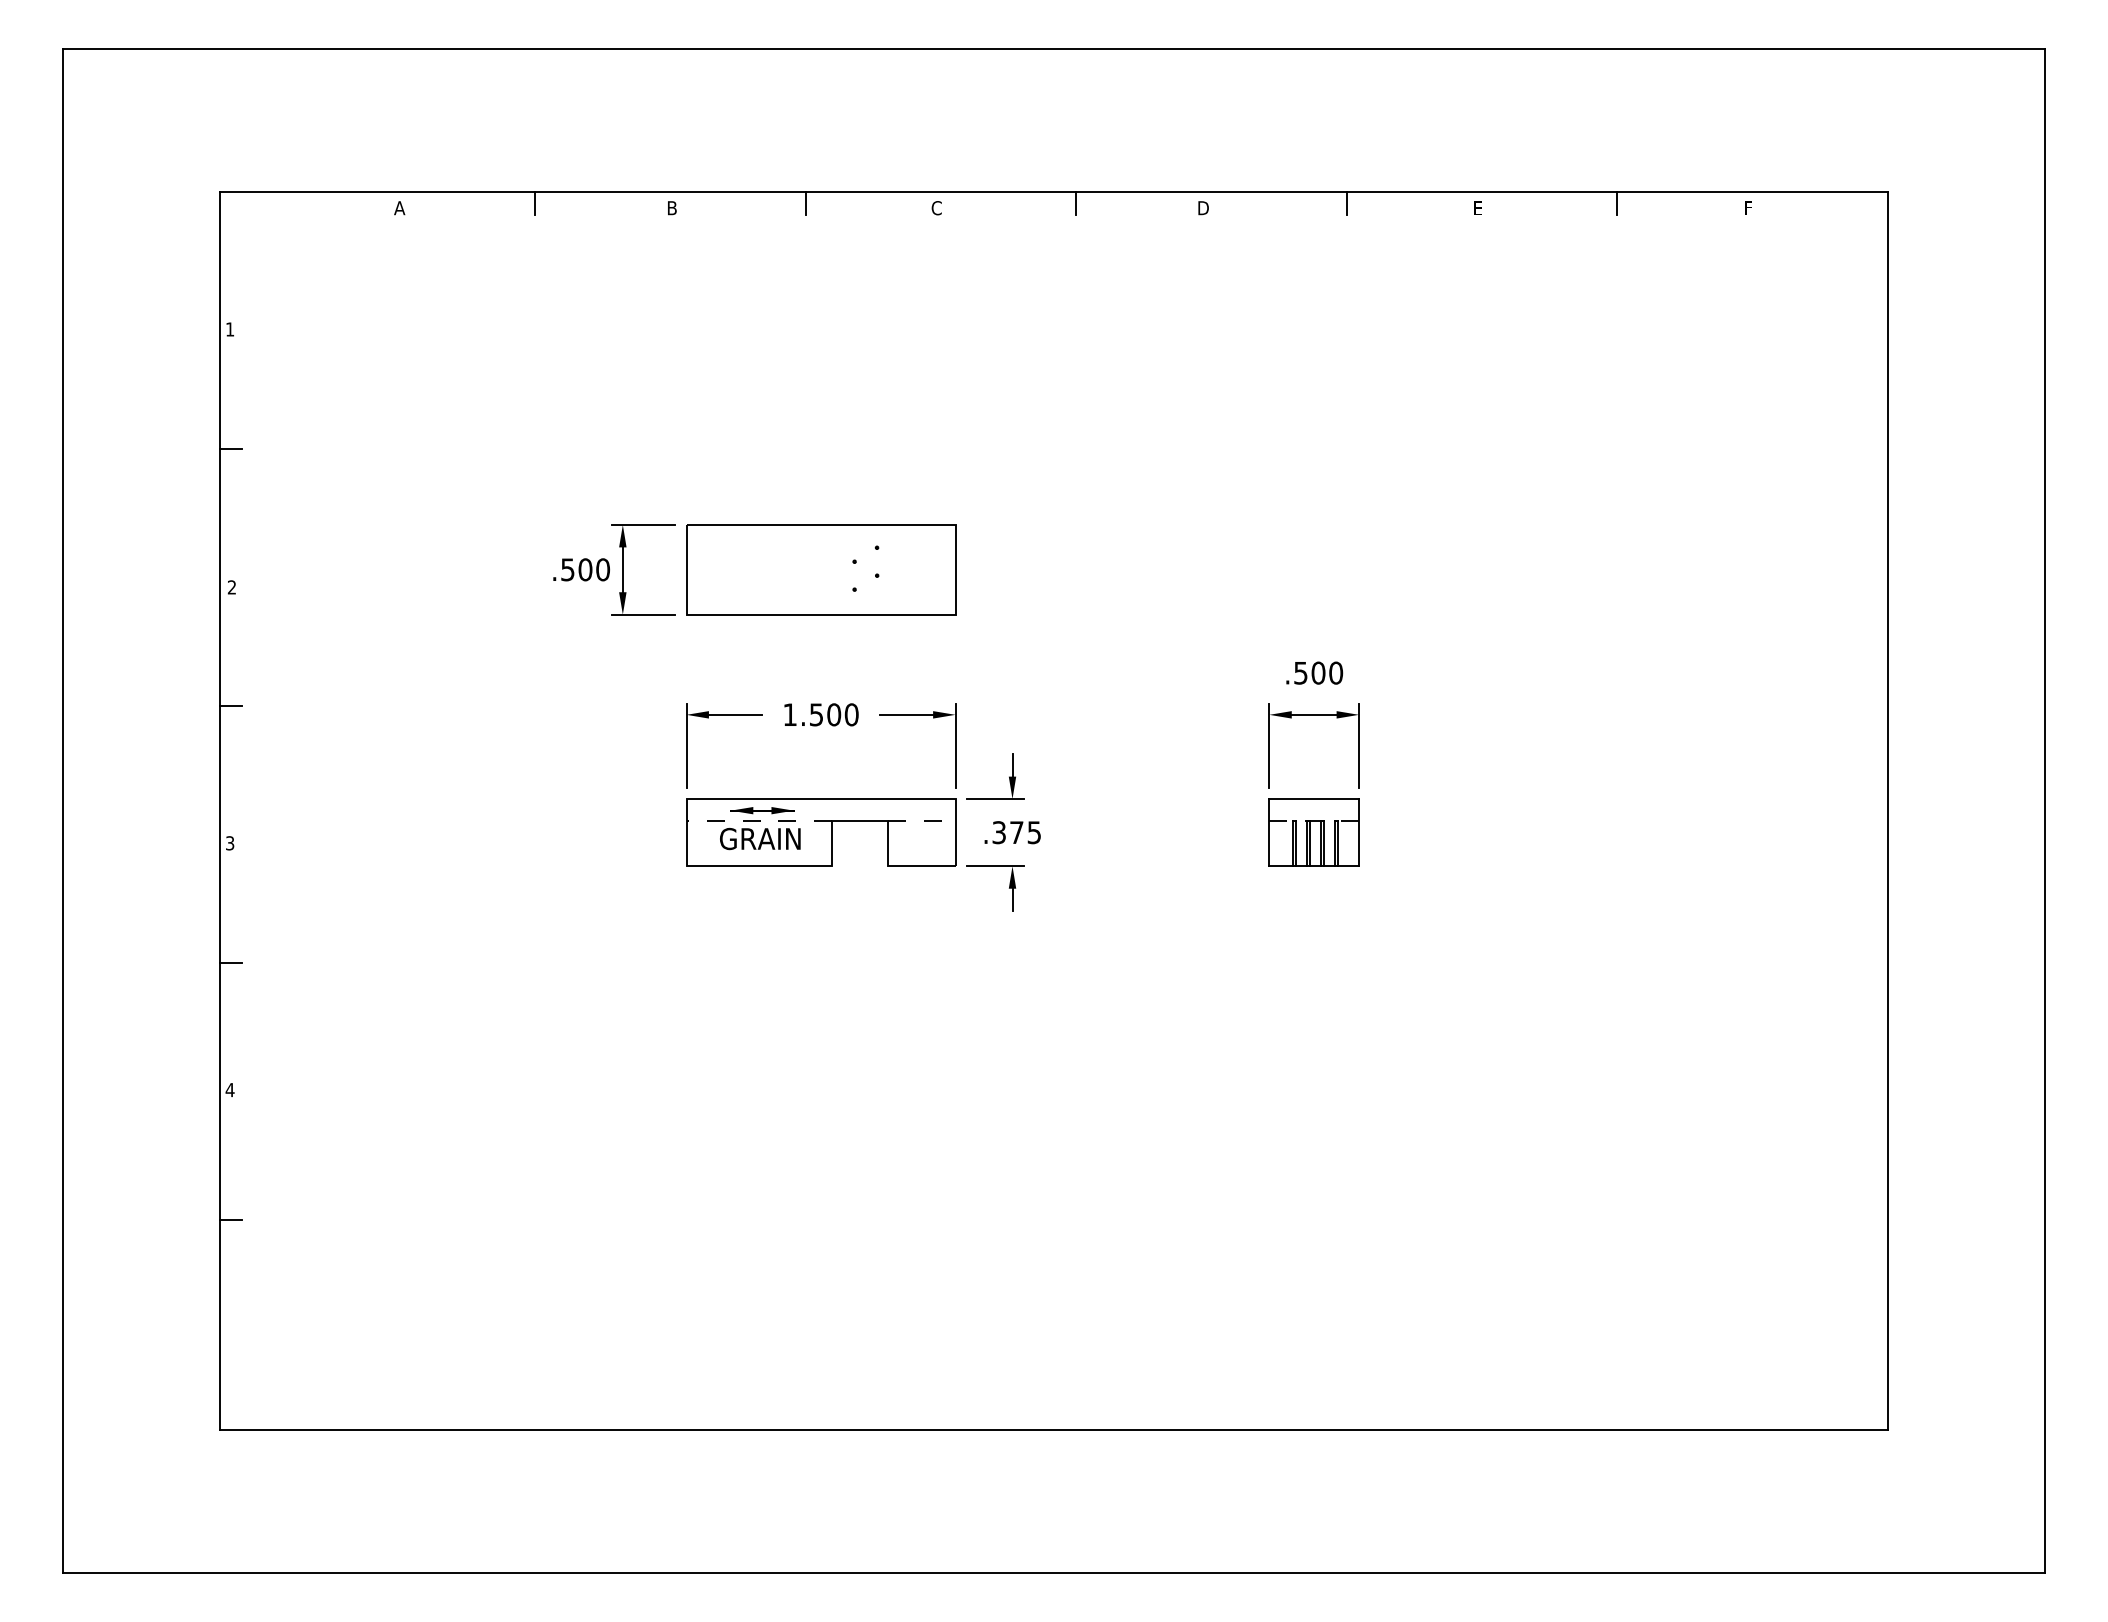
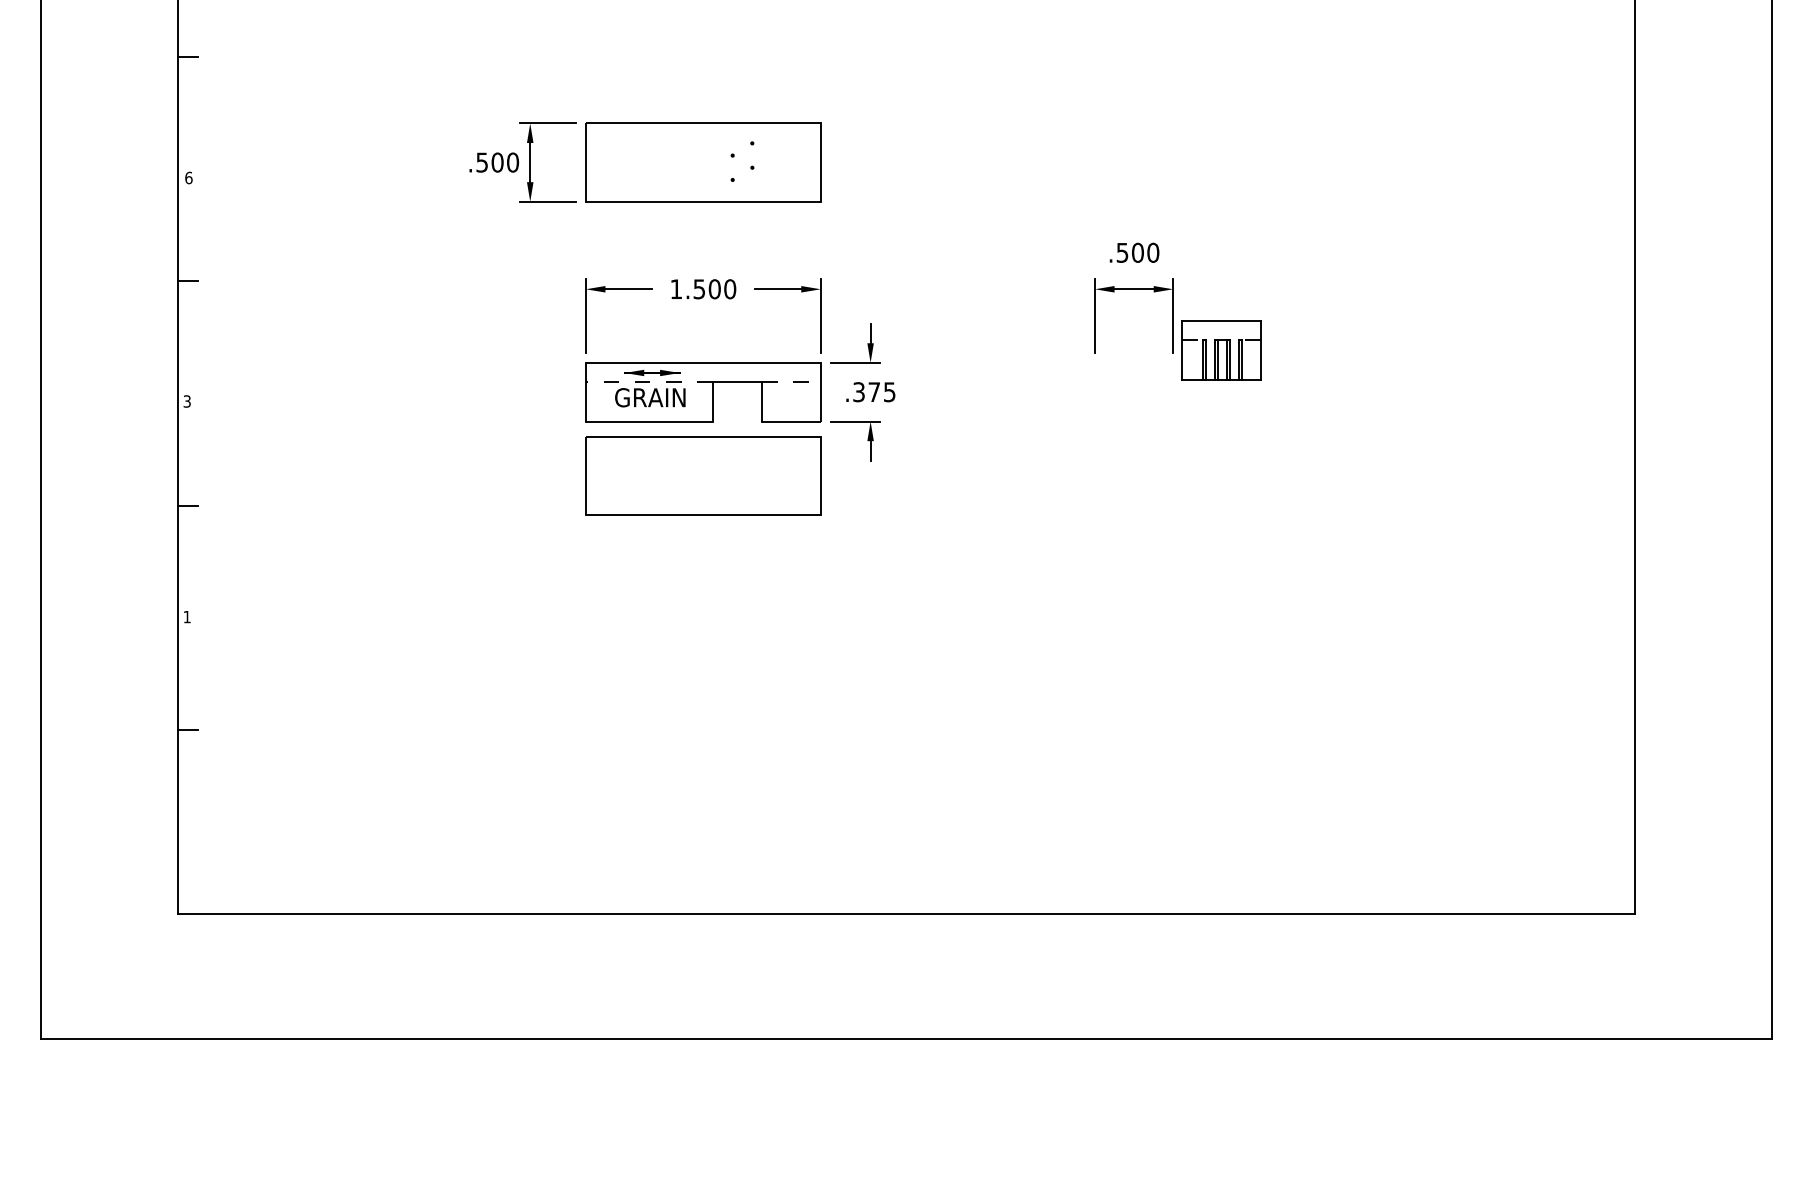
text: (231, 587) -> (188, 178), 2 -> 6
part: (1313, 832) -> (1220, 350), moved
part: (821, 928) -> (703, 475), added
text: (229, 1090) -> (186, 617), 4 -> 1

